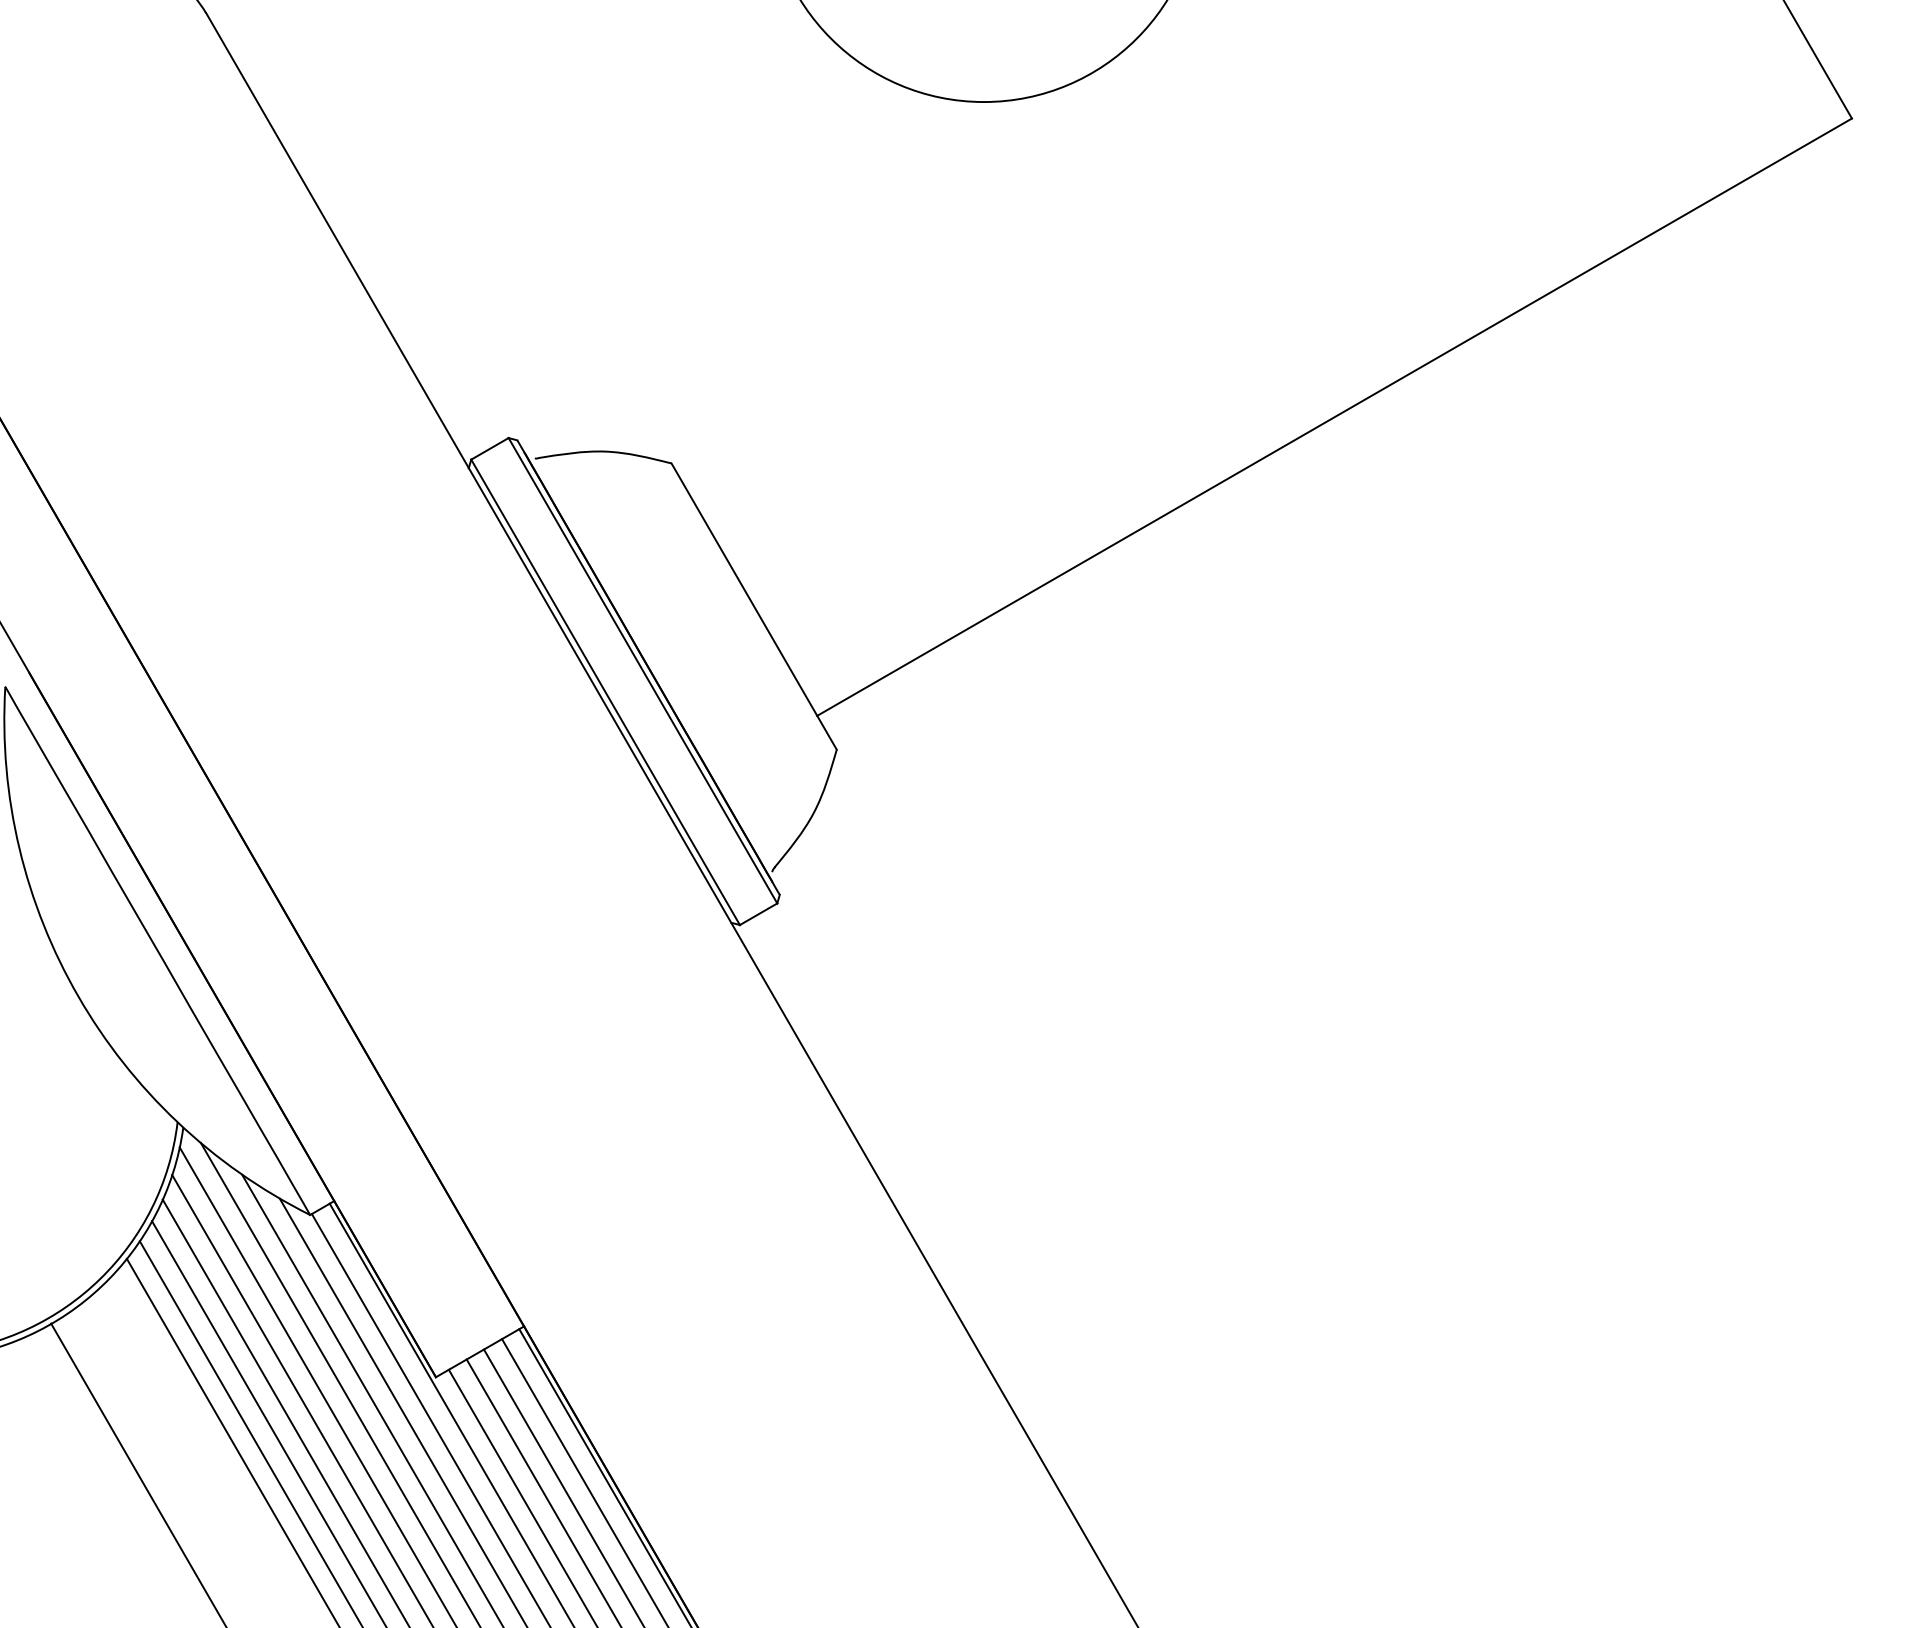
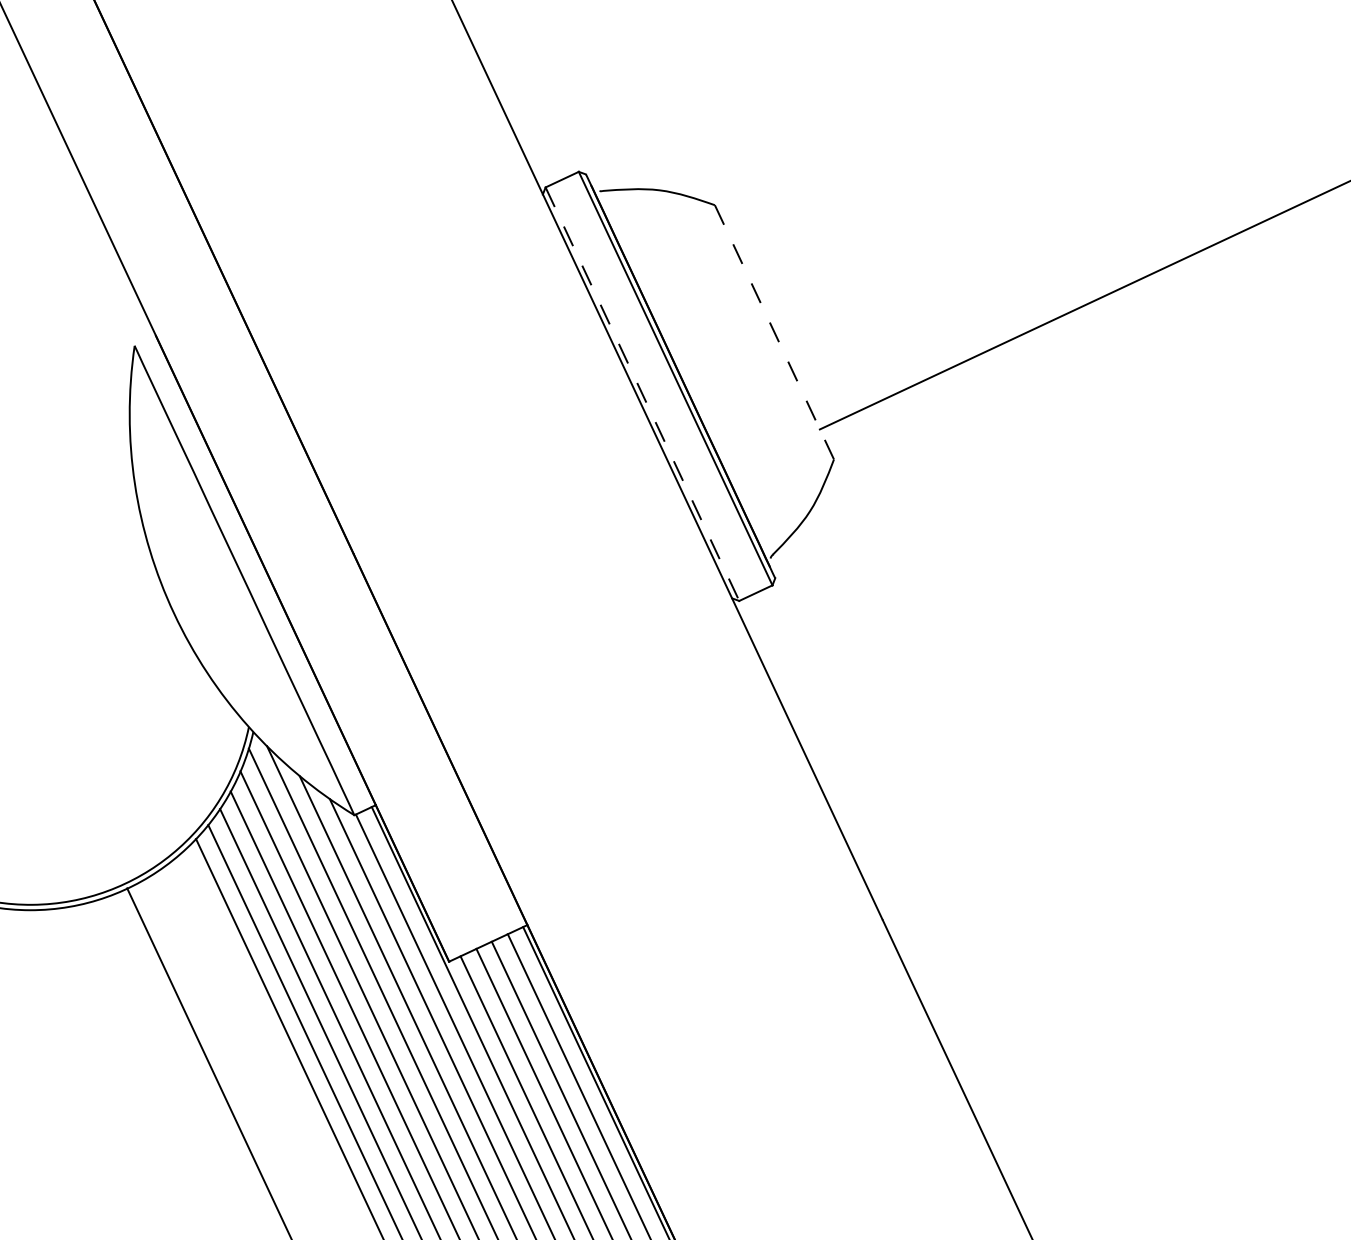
line: (754, 607) -> (774, 333), solid -> dashed
line: (605, 692) -> (642, 394), solid -> dashed

